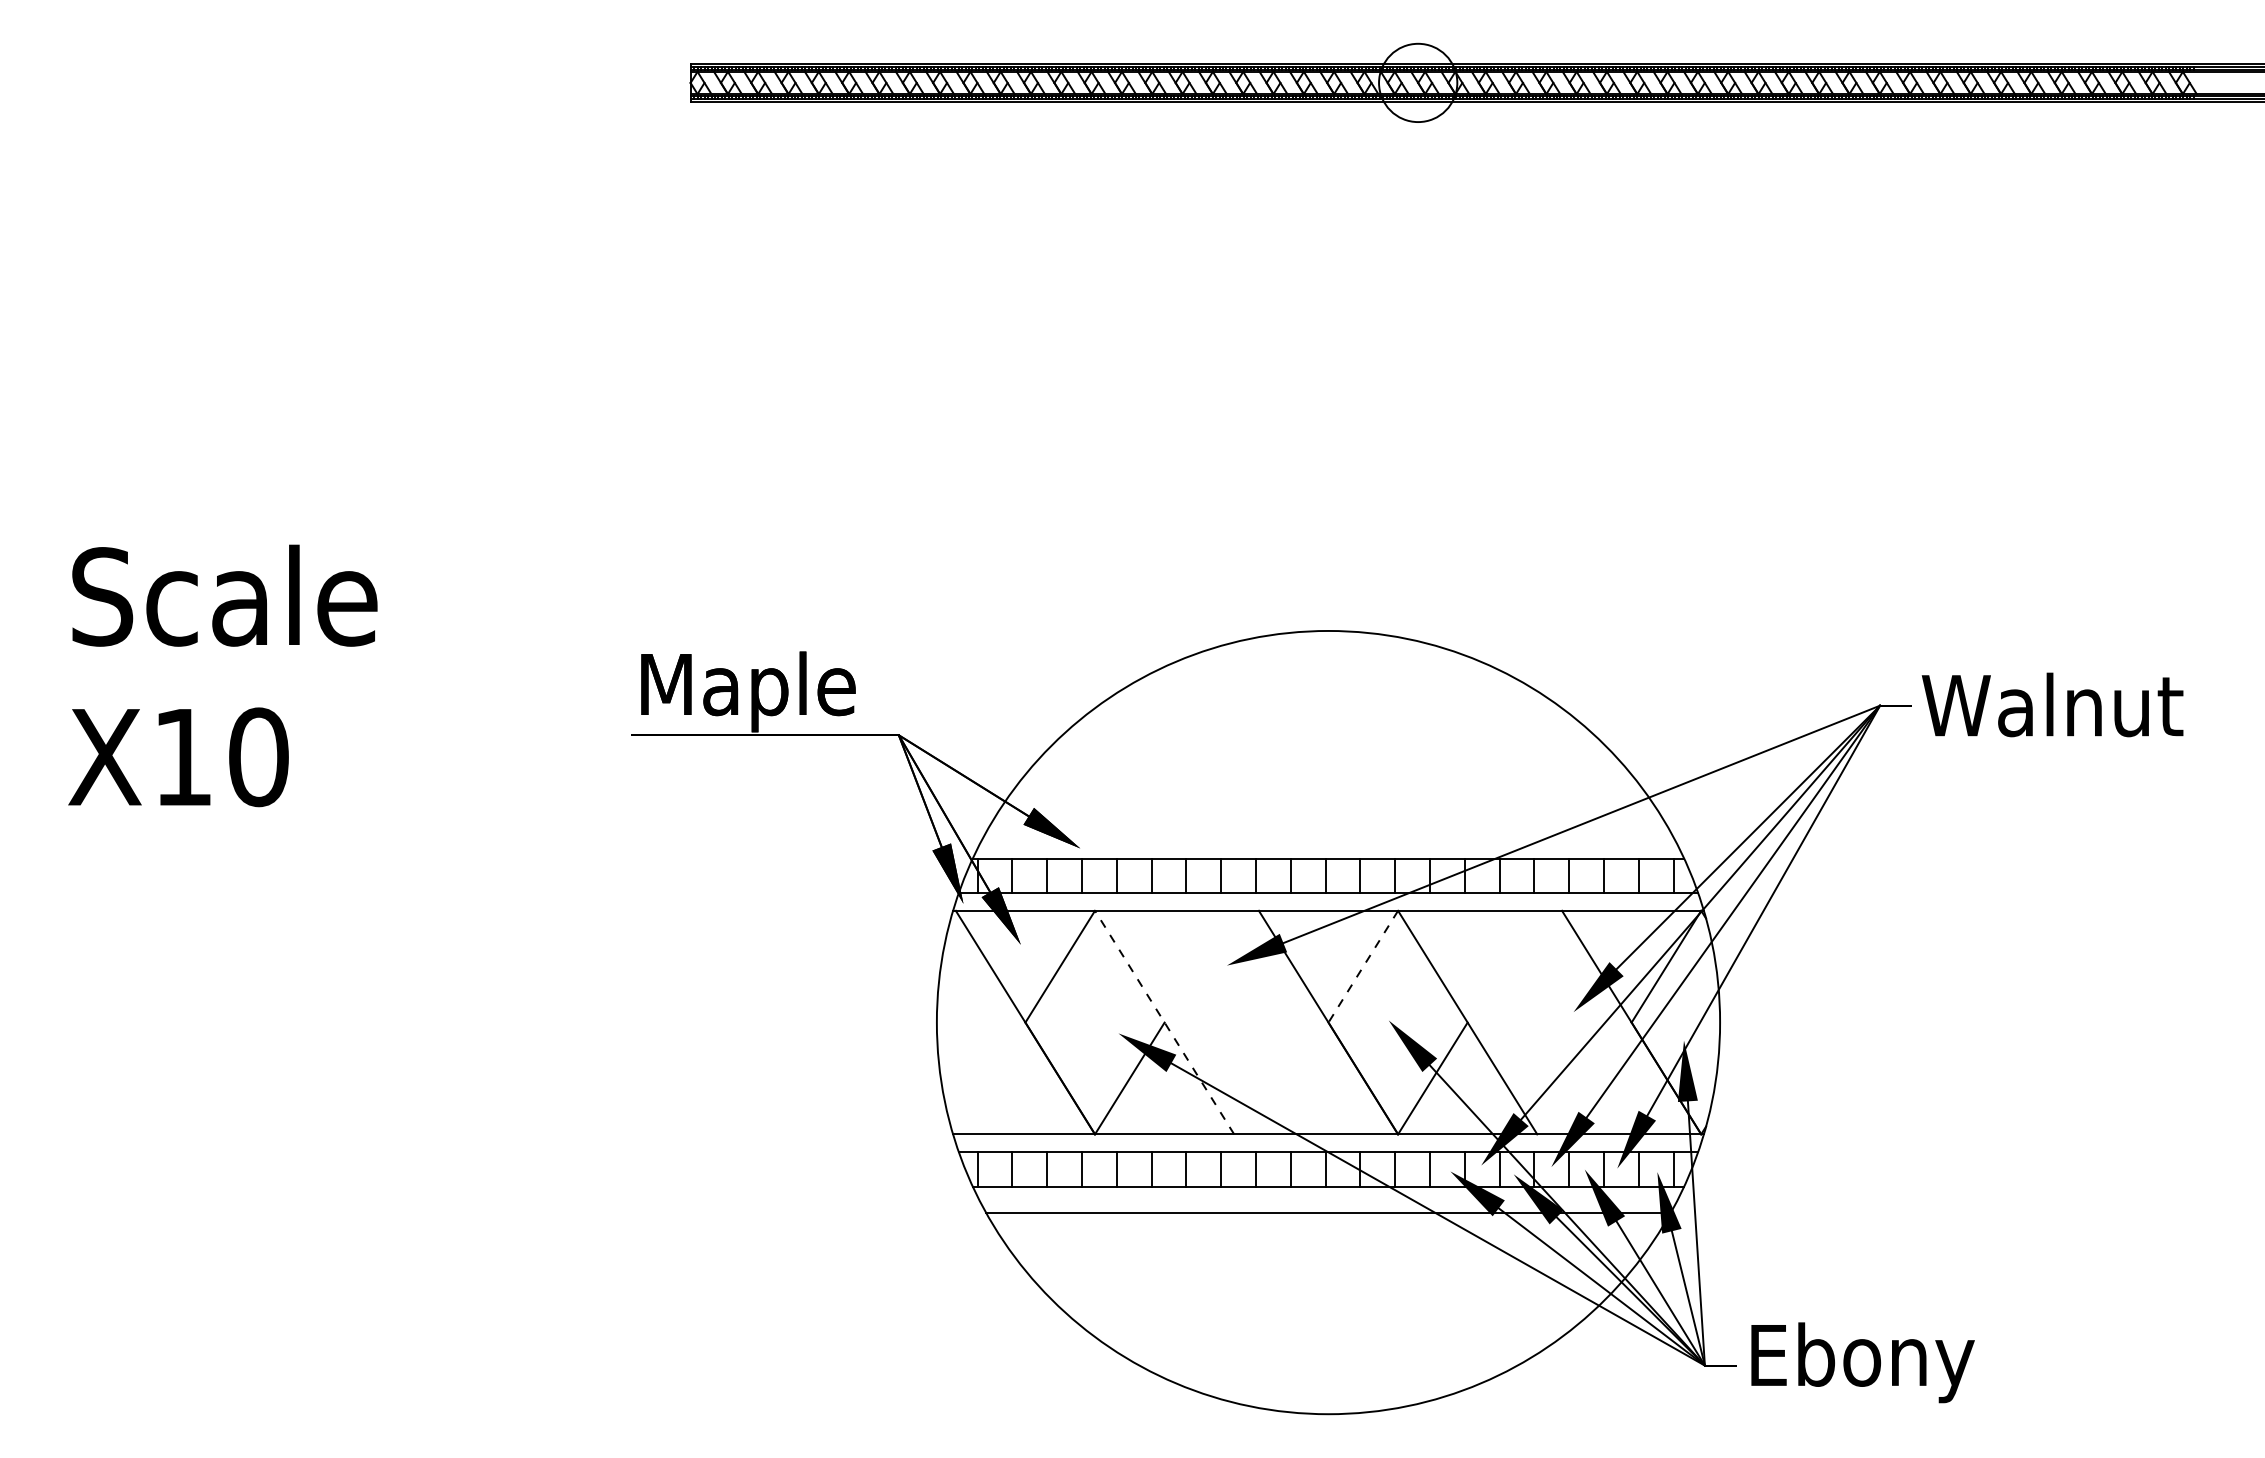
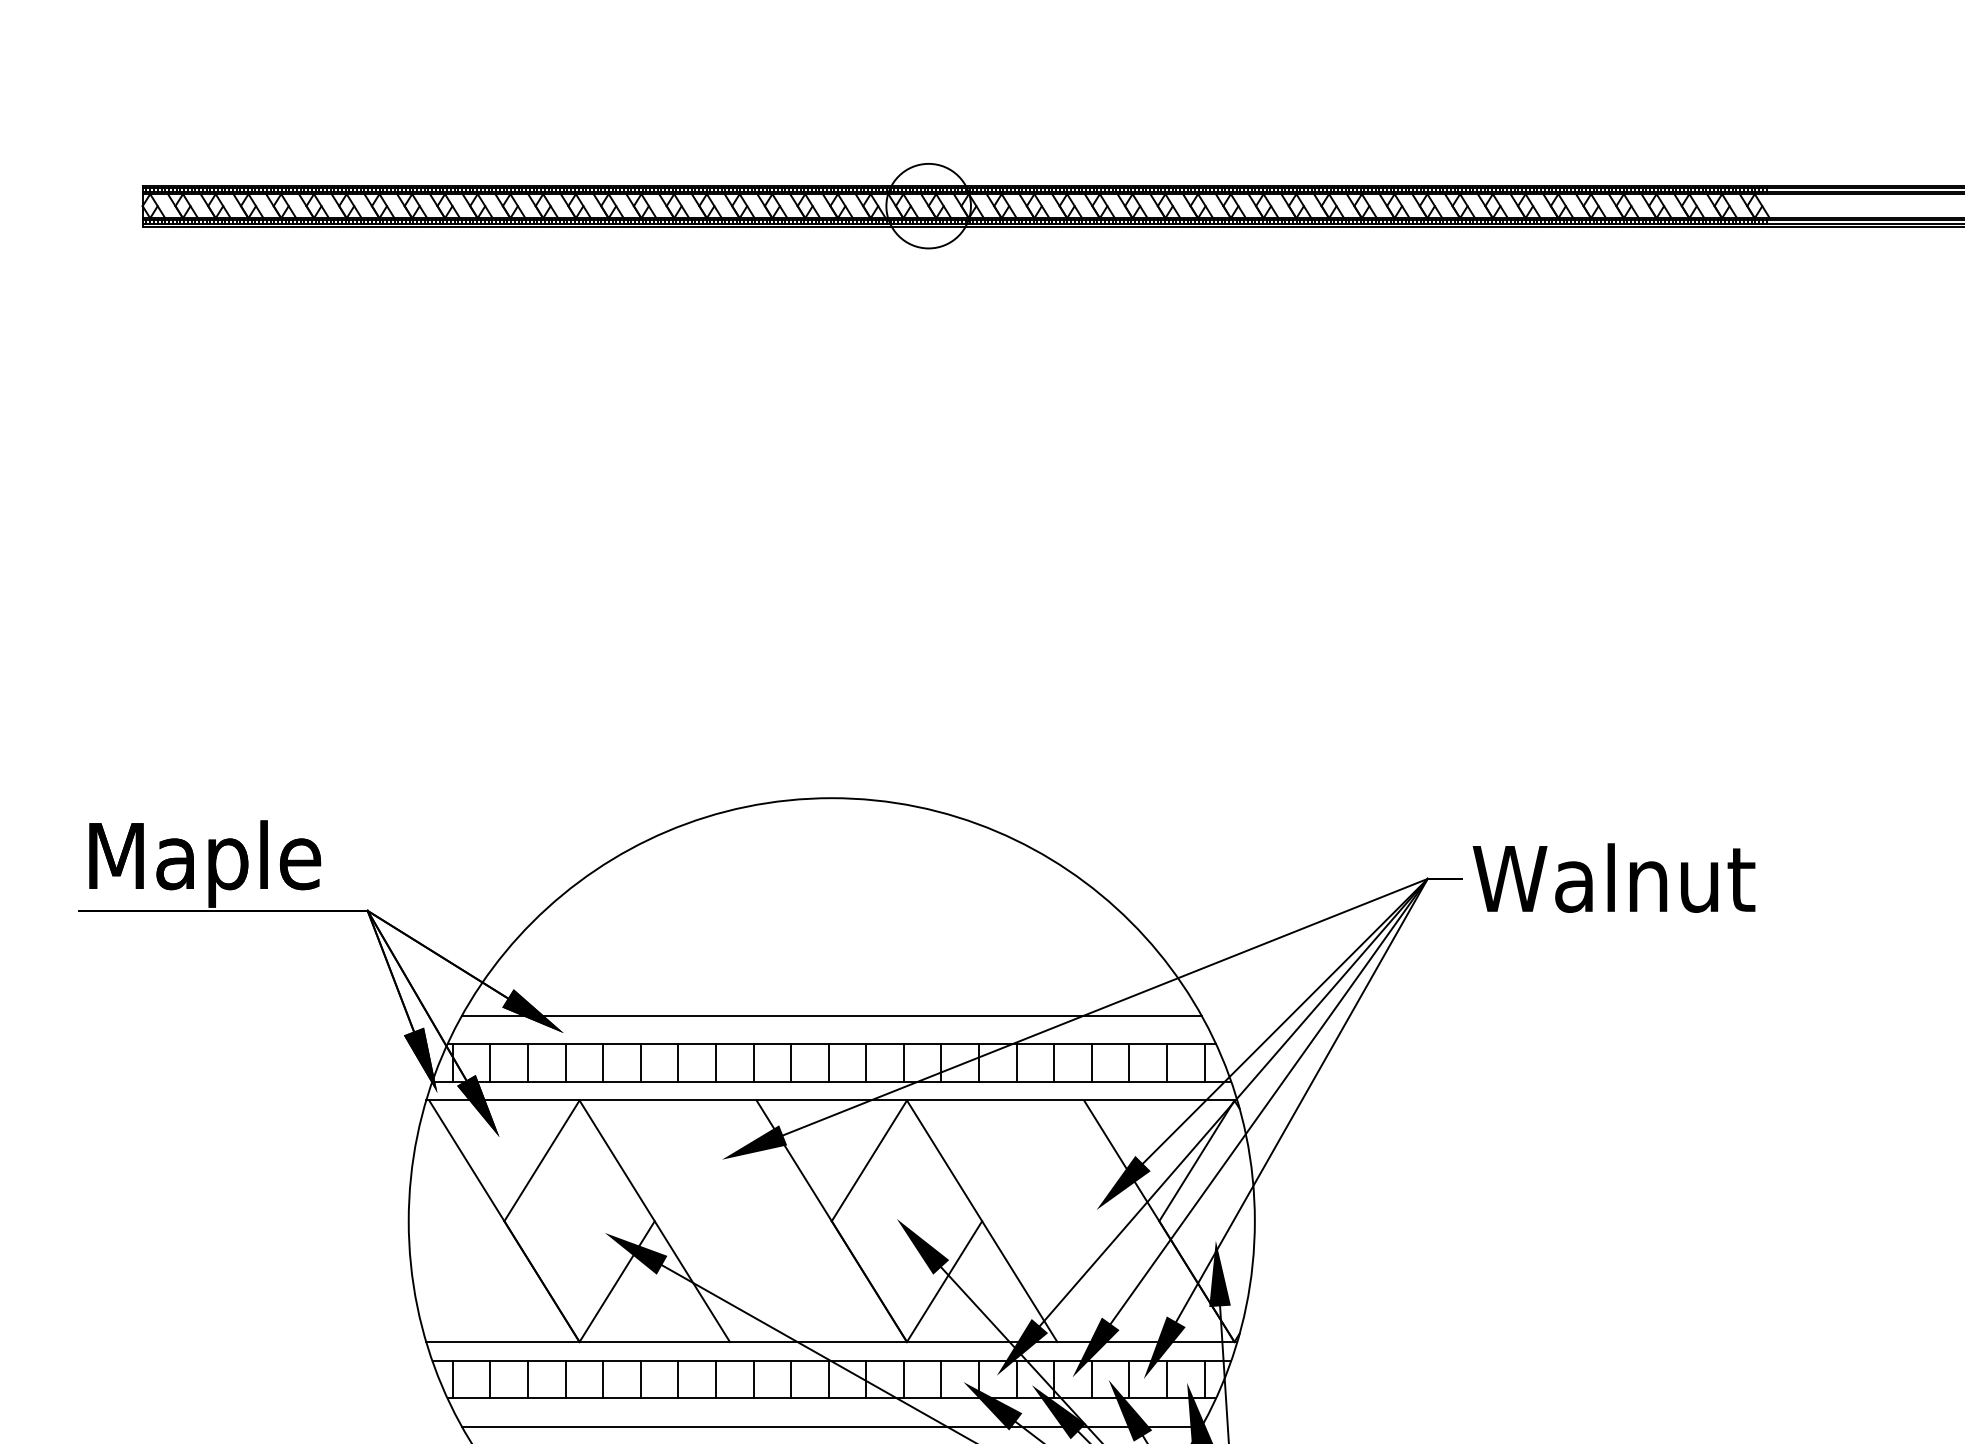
line: (1328, 832) -> (831, 1015), added
line: (1363, 966) -> (869, 1160), dashed -> solid
line: (1164, 1022) -> (654, 1221), dashed -> solid

